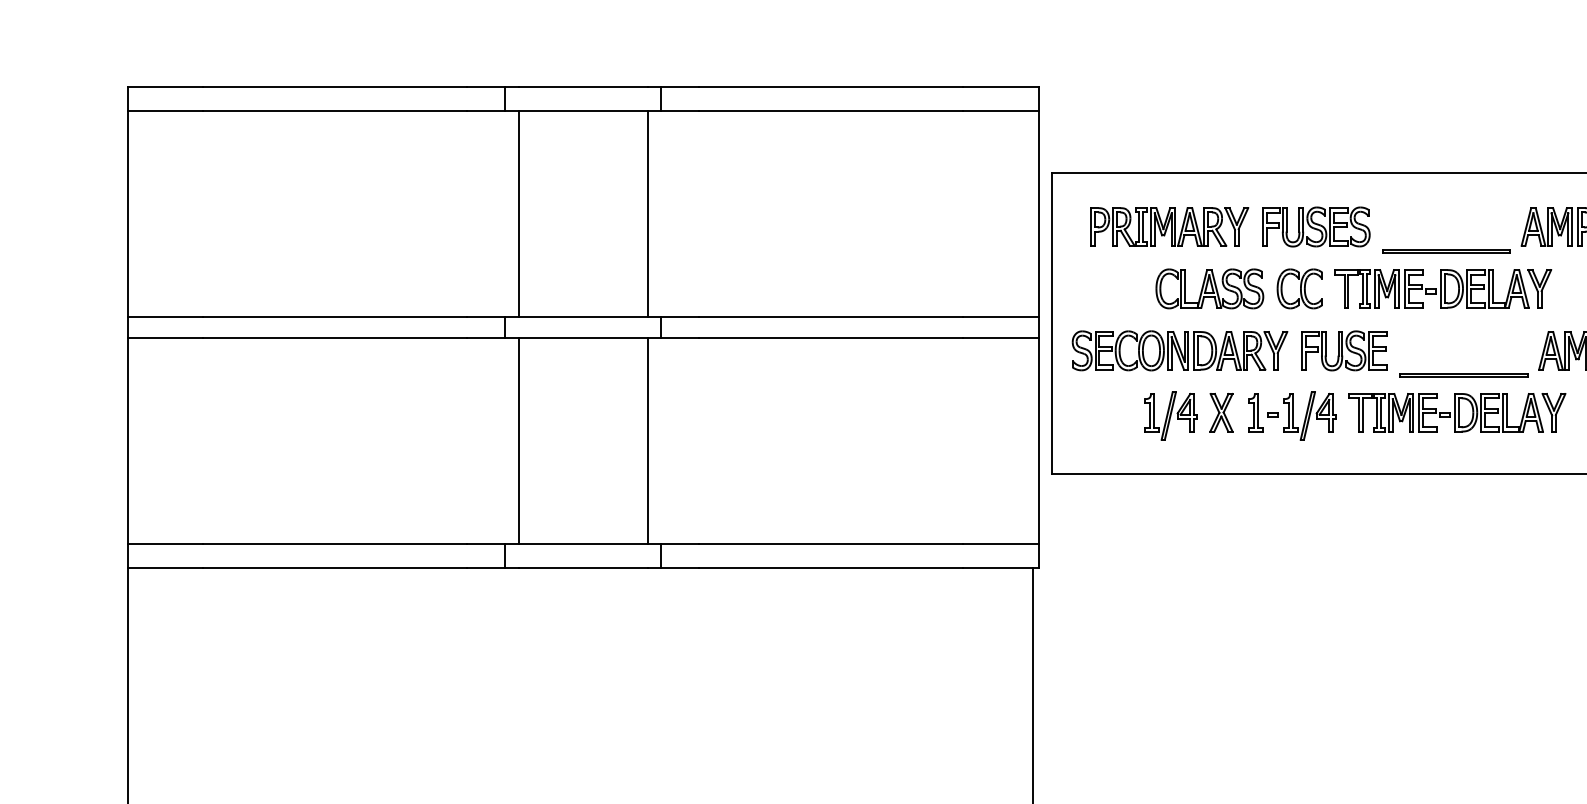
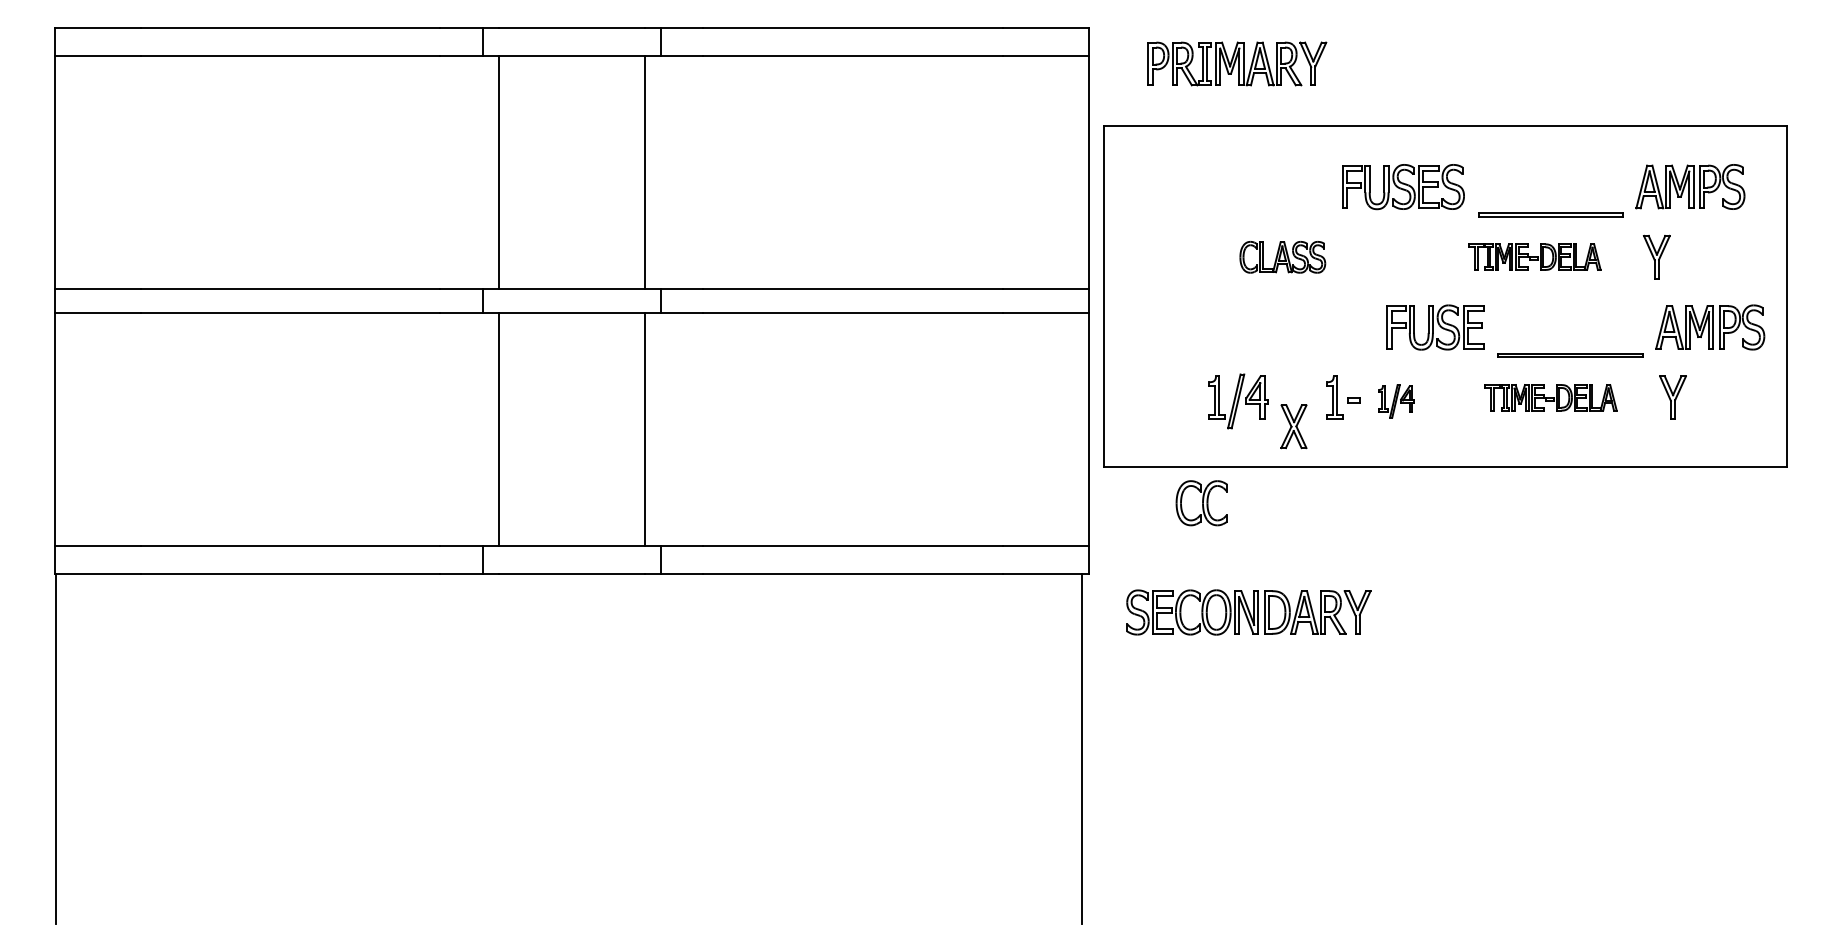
part: (1169, 226) -> (1237, 63), moved
part: (1431, 288) -> (1534, 256), size x0.6
part: (1209, 289) -> (1282, 257), size x0.7
part: (1299, 289) -> (1201, 503), moved
part: (1179, 350) -> (1248, 612), moved
part: (1221, 412) -> (1293, 426), moved
part: (1445, 412) -> (1550, 397), size x0.6
part: (1310, 416) -> (1396, 401), size x0.6

